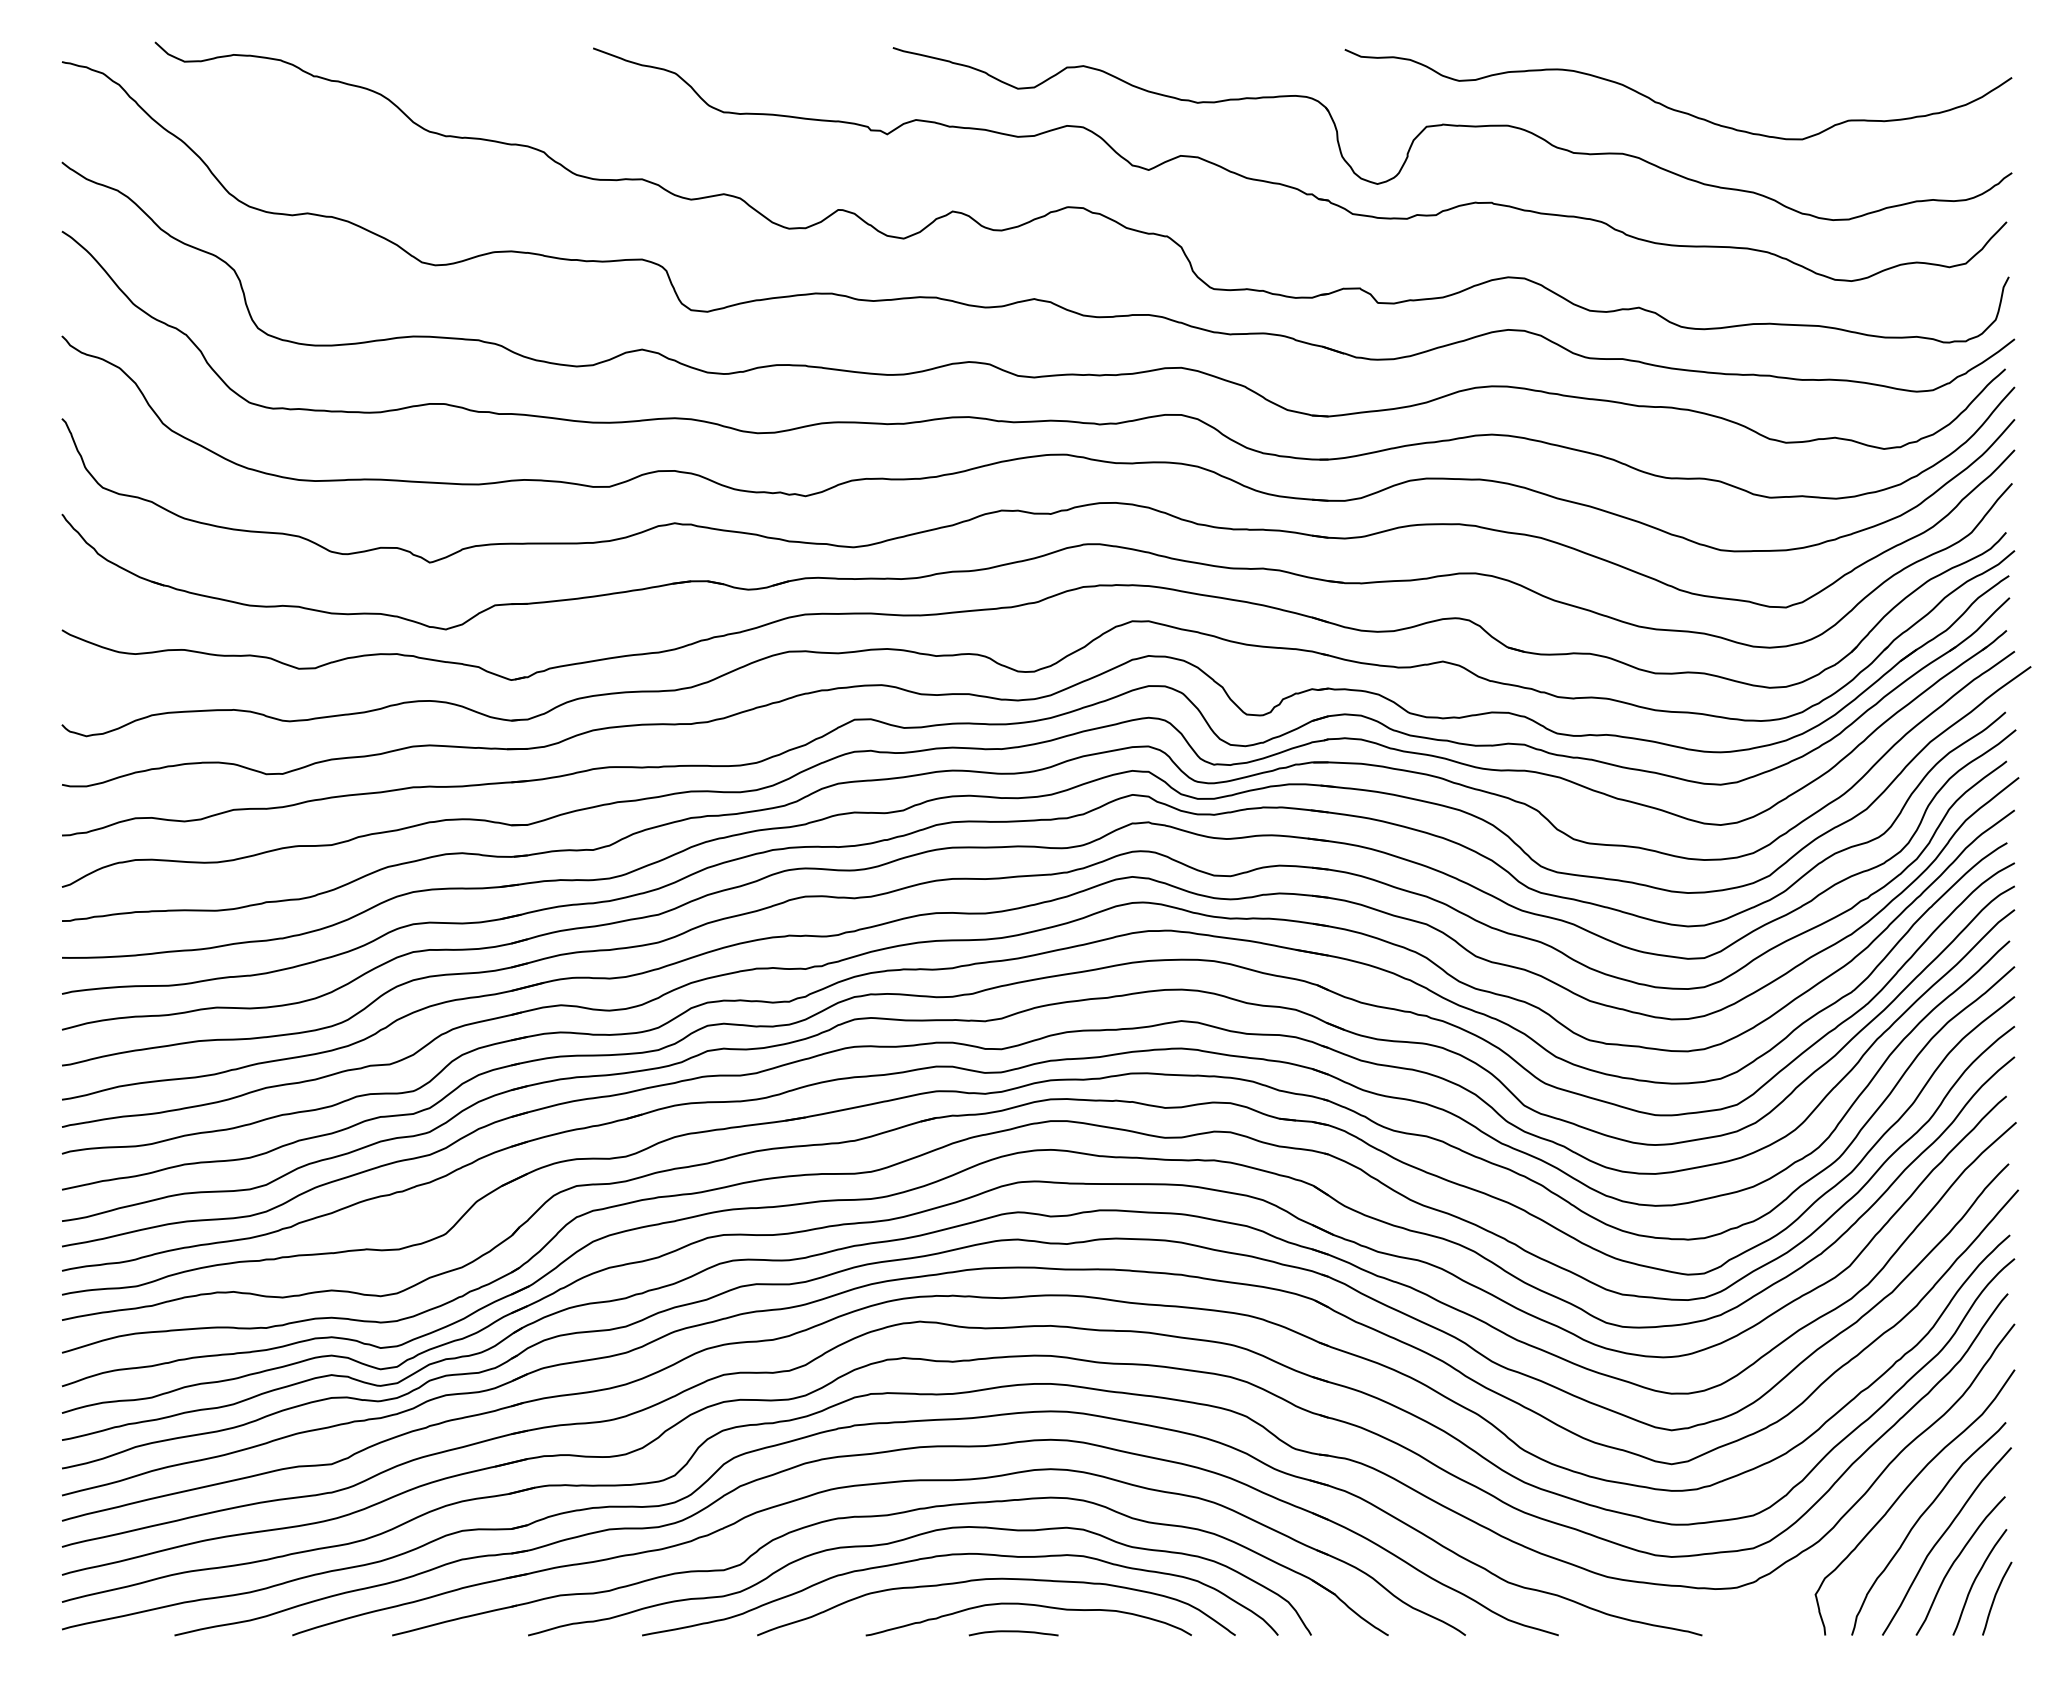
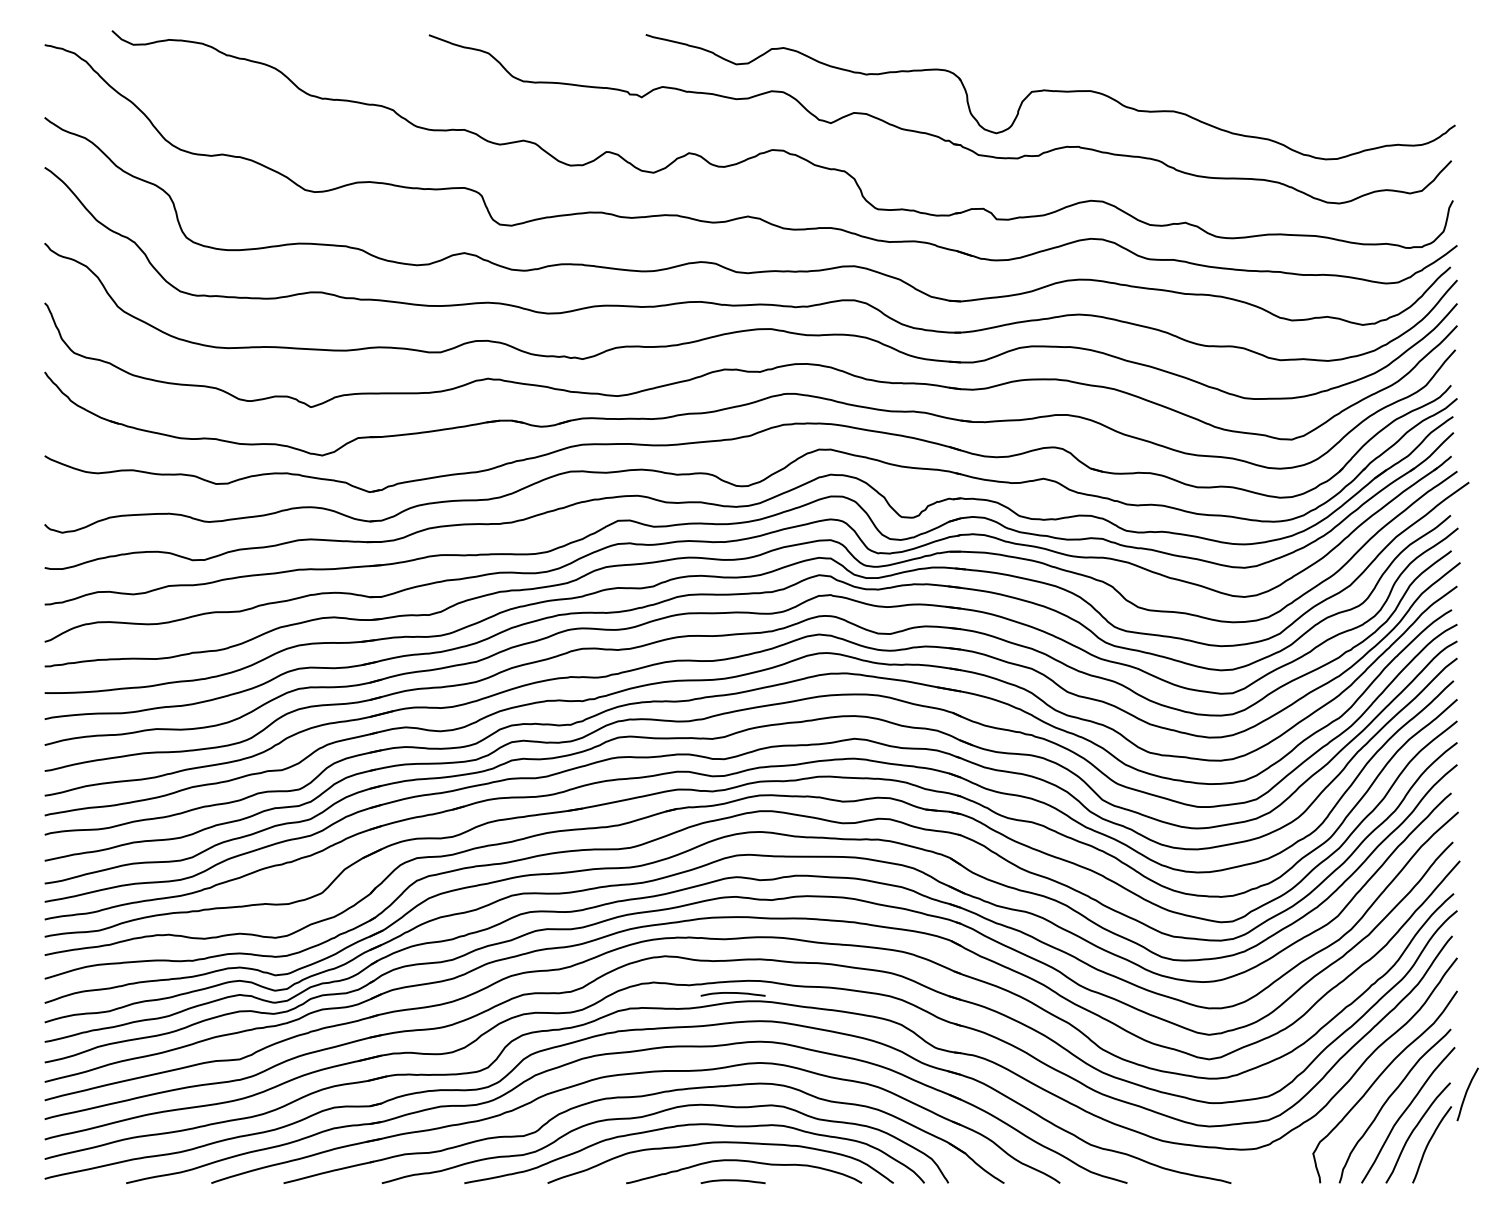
curve: (1673, 108) -> (1210, 78), removed
curve: (1013, 1373) -> (733, 993), added
curve: (1995, 1598) -> (1466, 1094), moved

